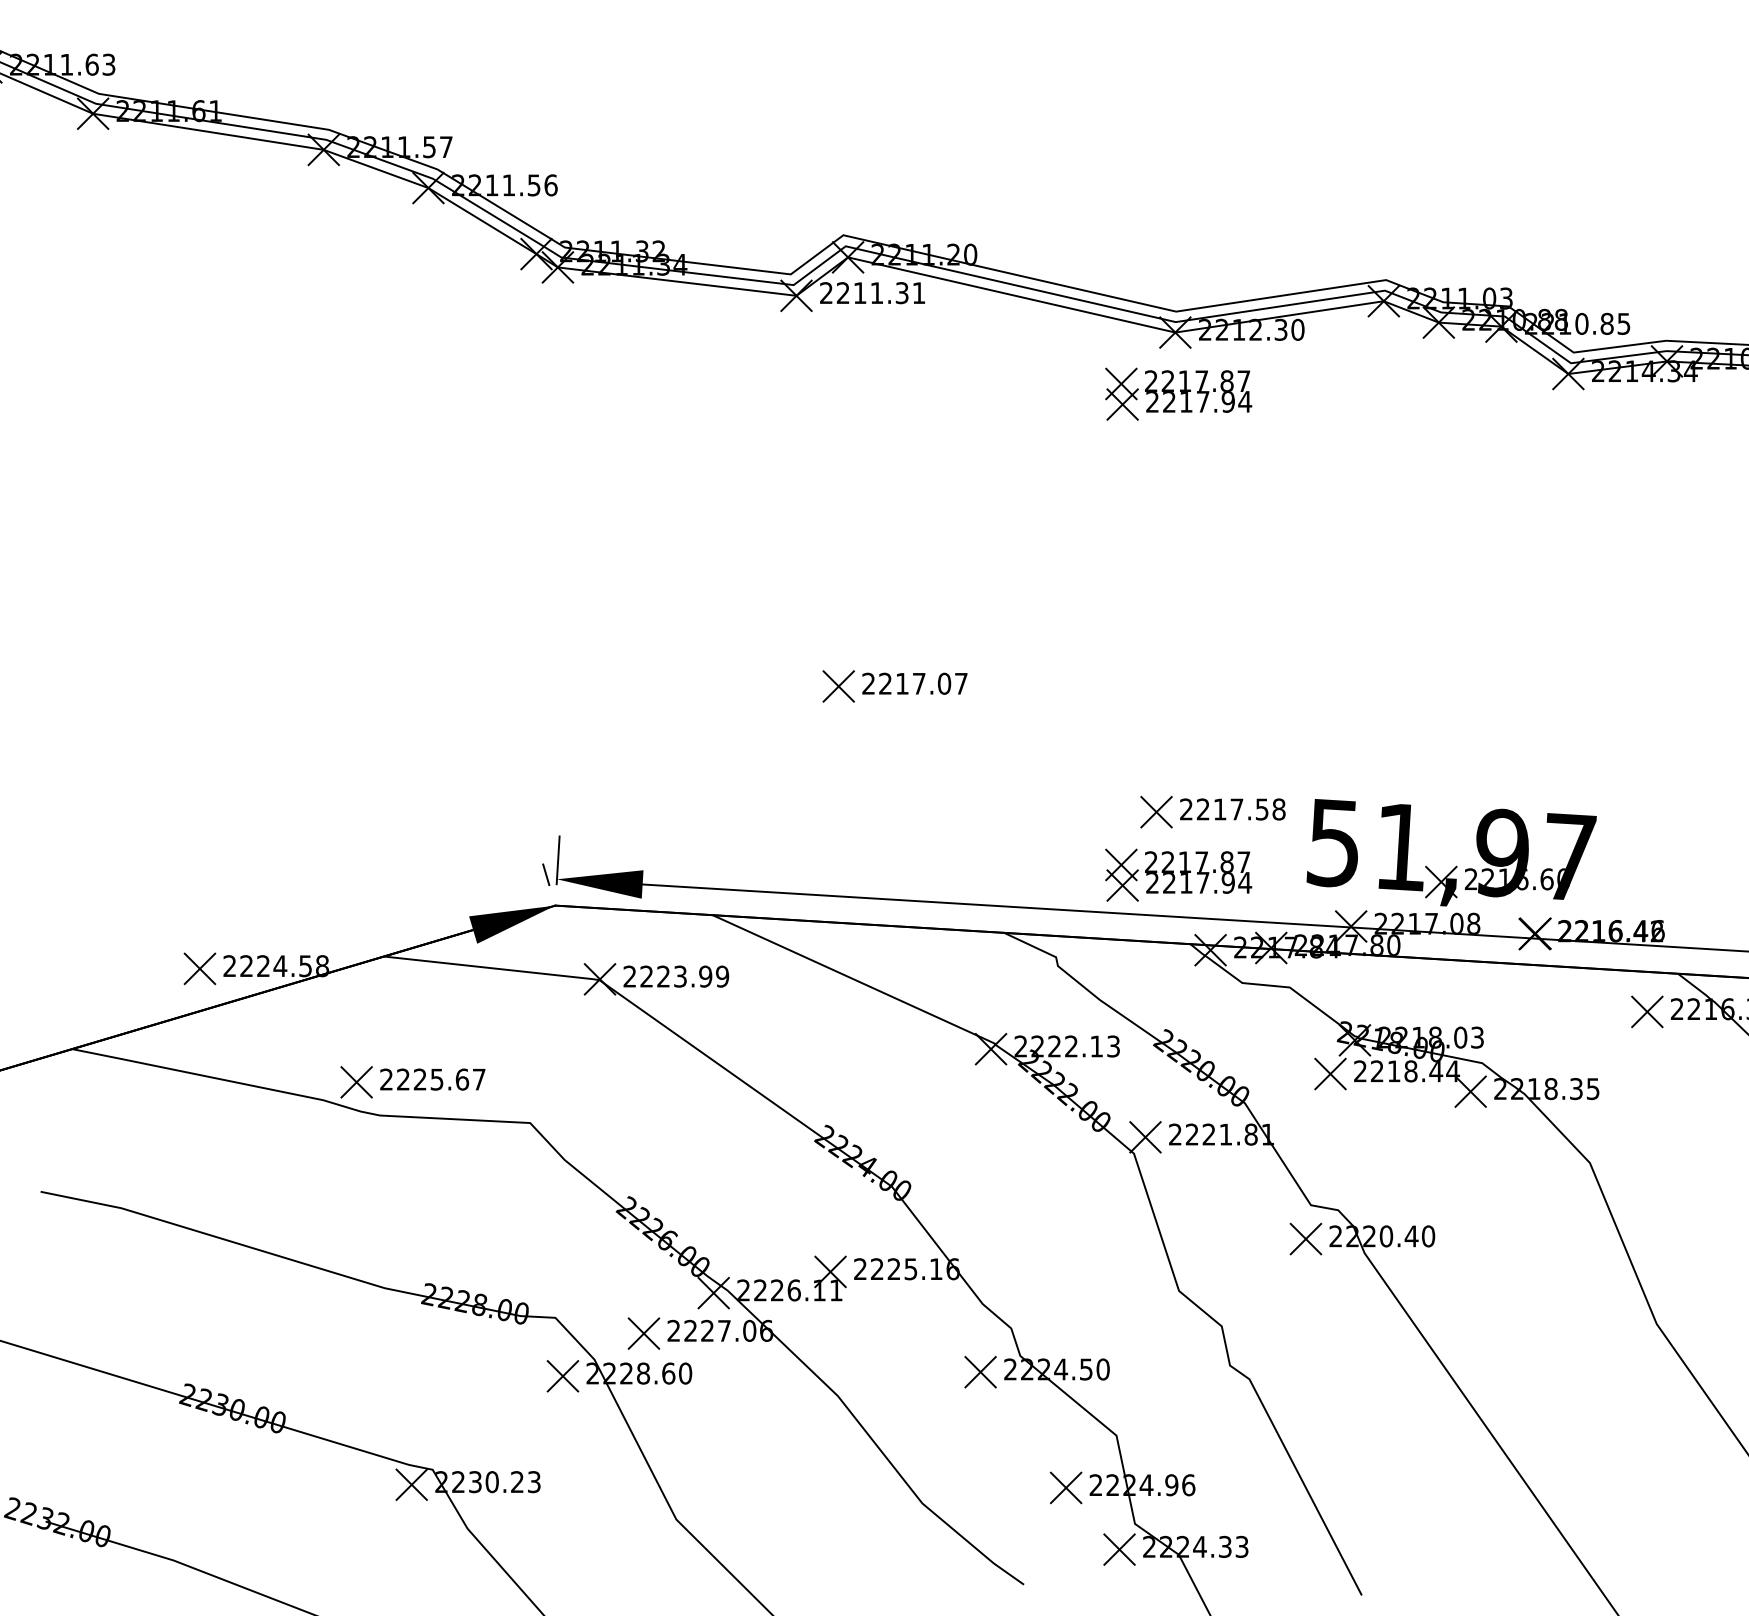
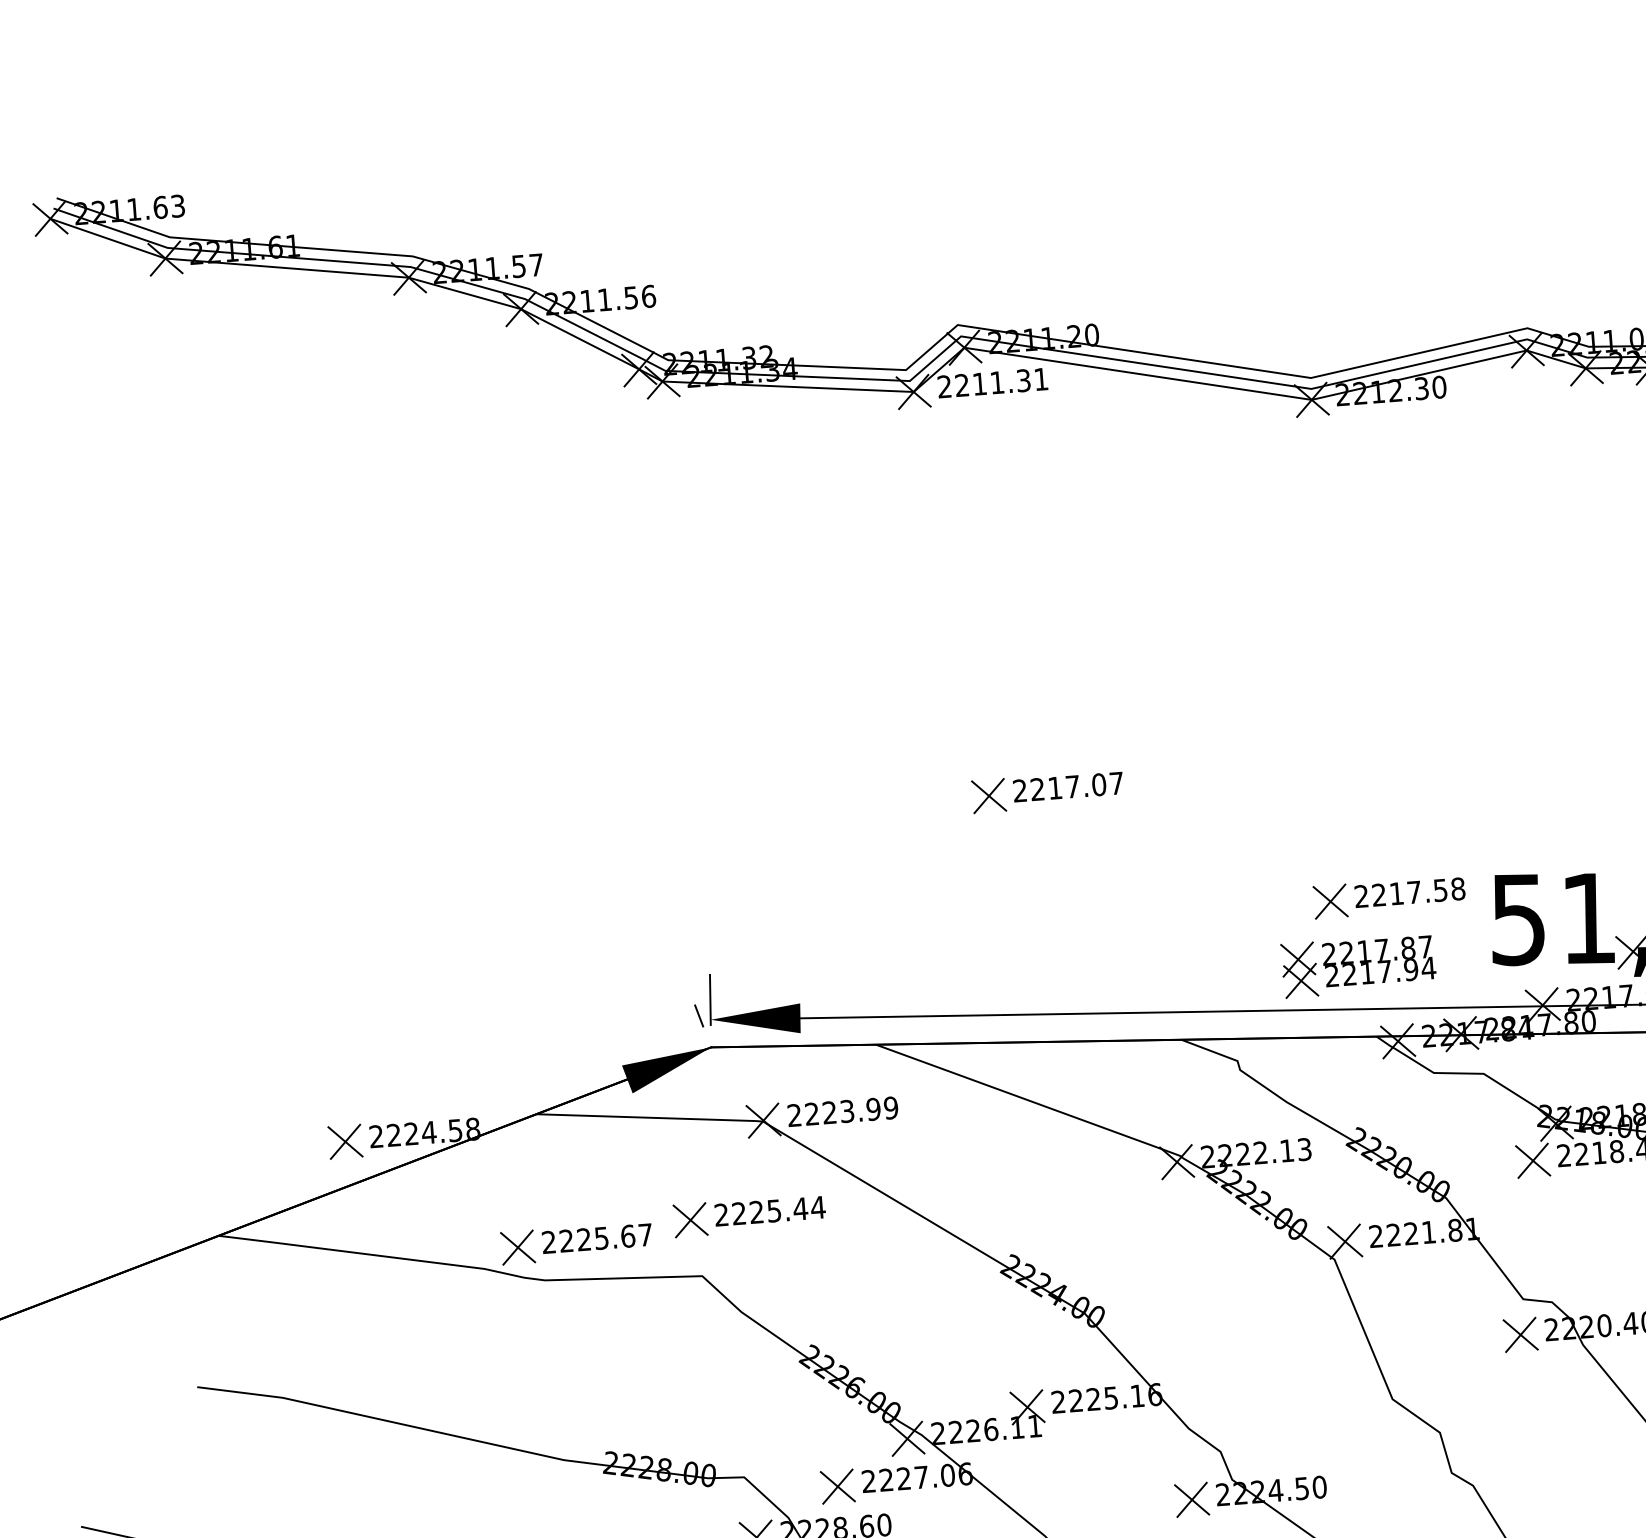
part: (1178, 393) -> (1319, 463), removed
part: (579, 1068) -> (749, 1215), added

